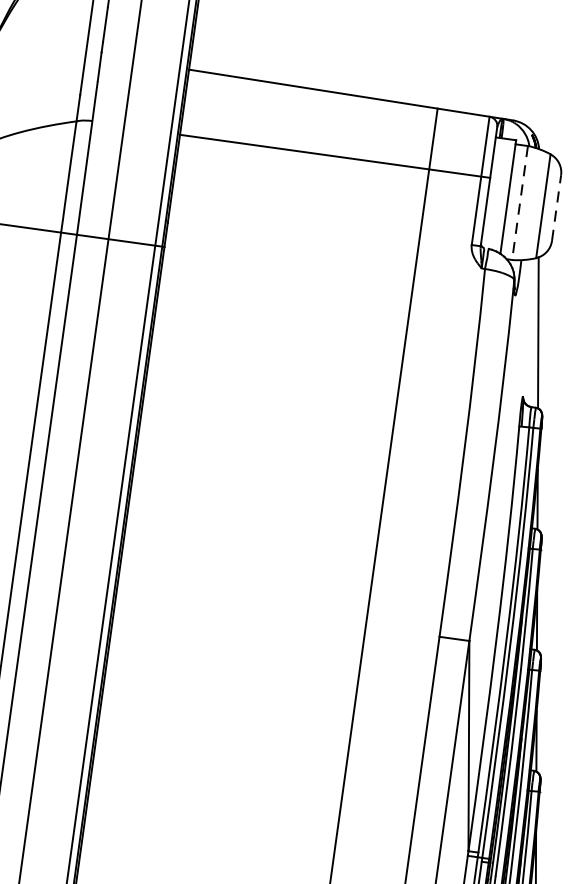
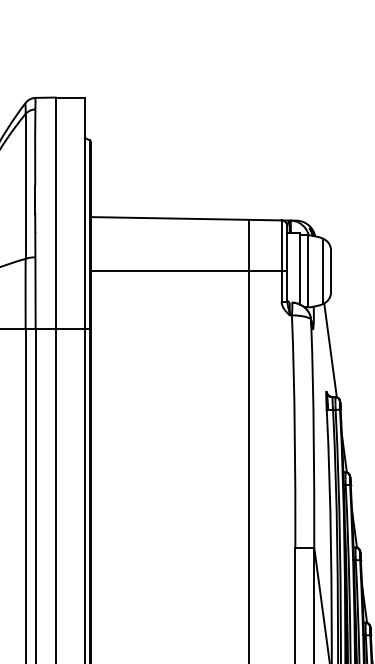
line: (335, 156) -> (189, 271), moved
line: (519, 203) -> (307, 271), dashed -> solid
line: (557, 208) -> (331, 271), dashed -> solid

